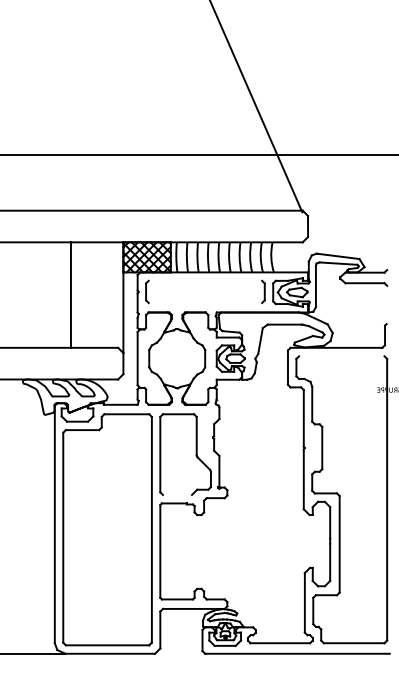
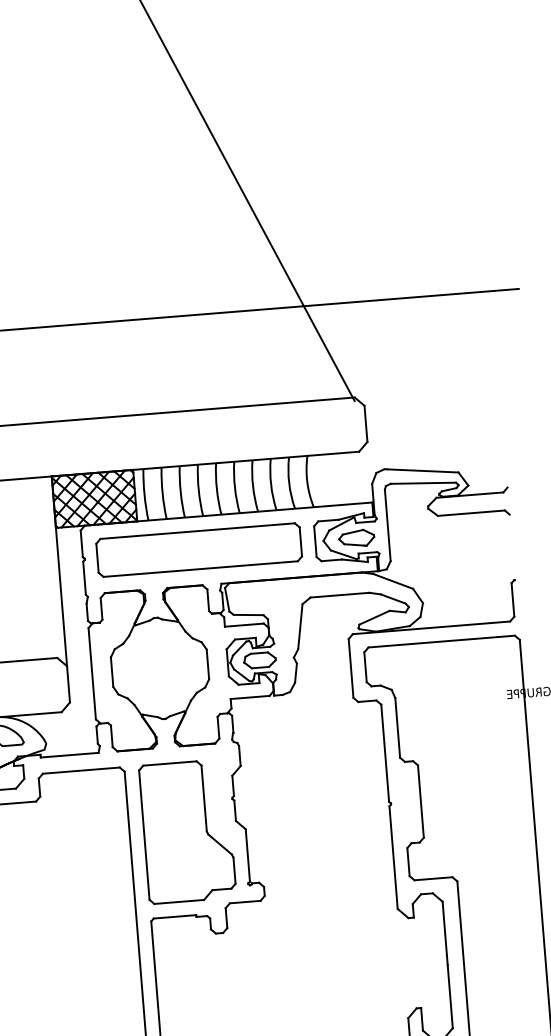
line: (205, 280) -> (197, 530), added
line: (205, 303) -> (200, 569), added
line: (341, 356) -> (441, 641), added
line: (176, 495) -> (177, 902), added

